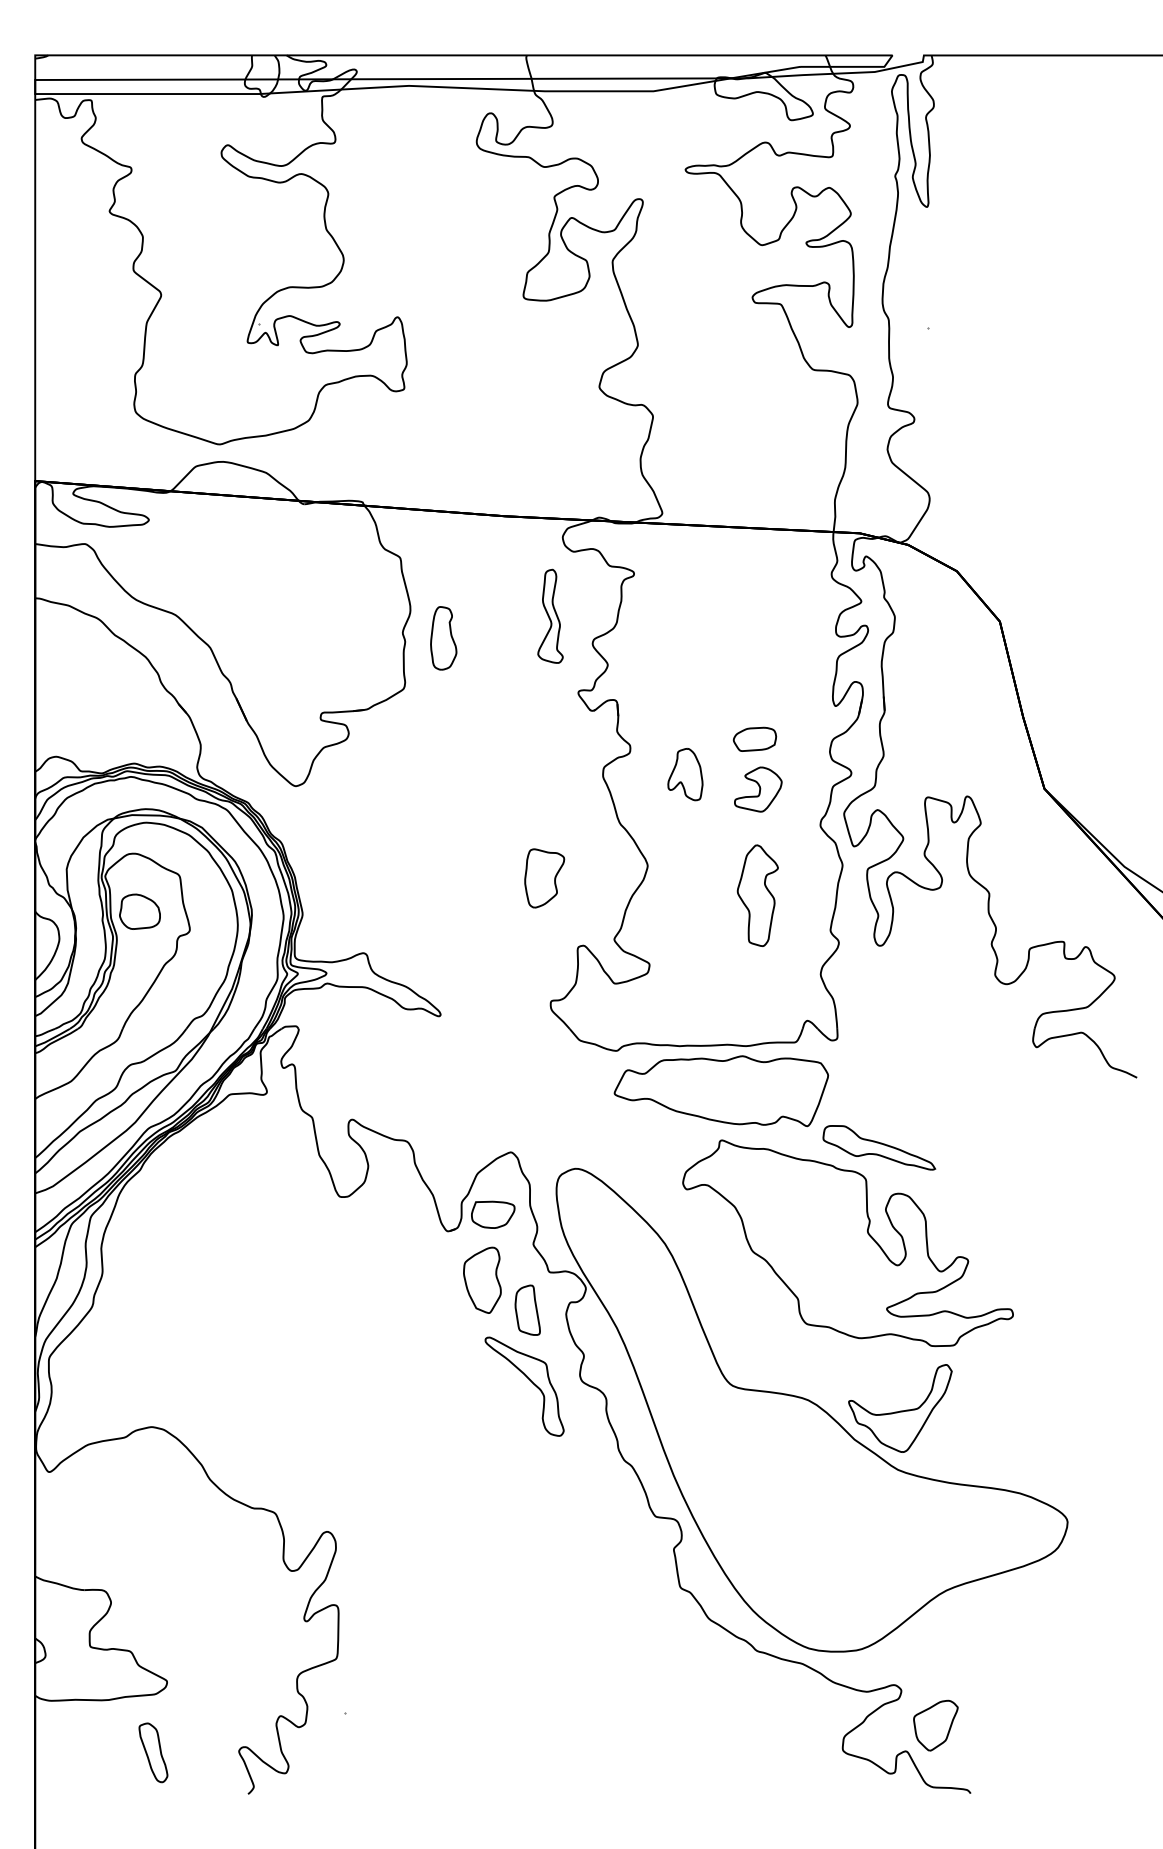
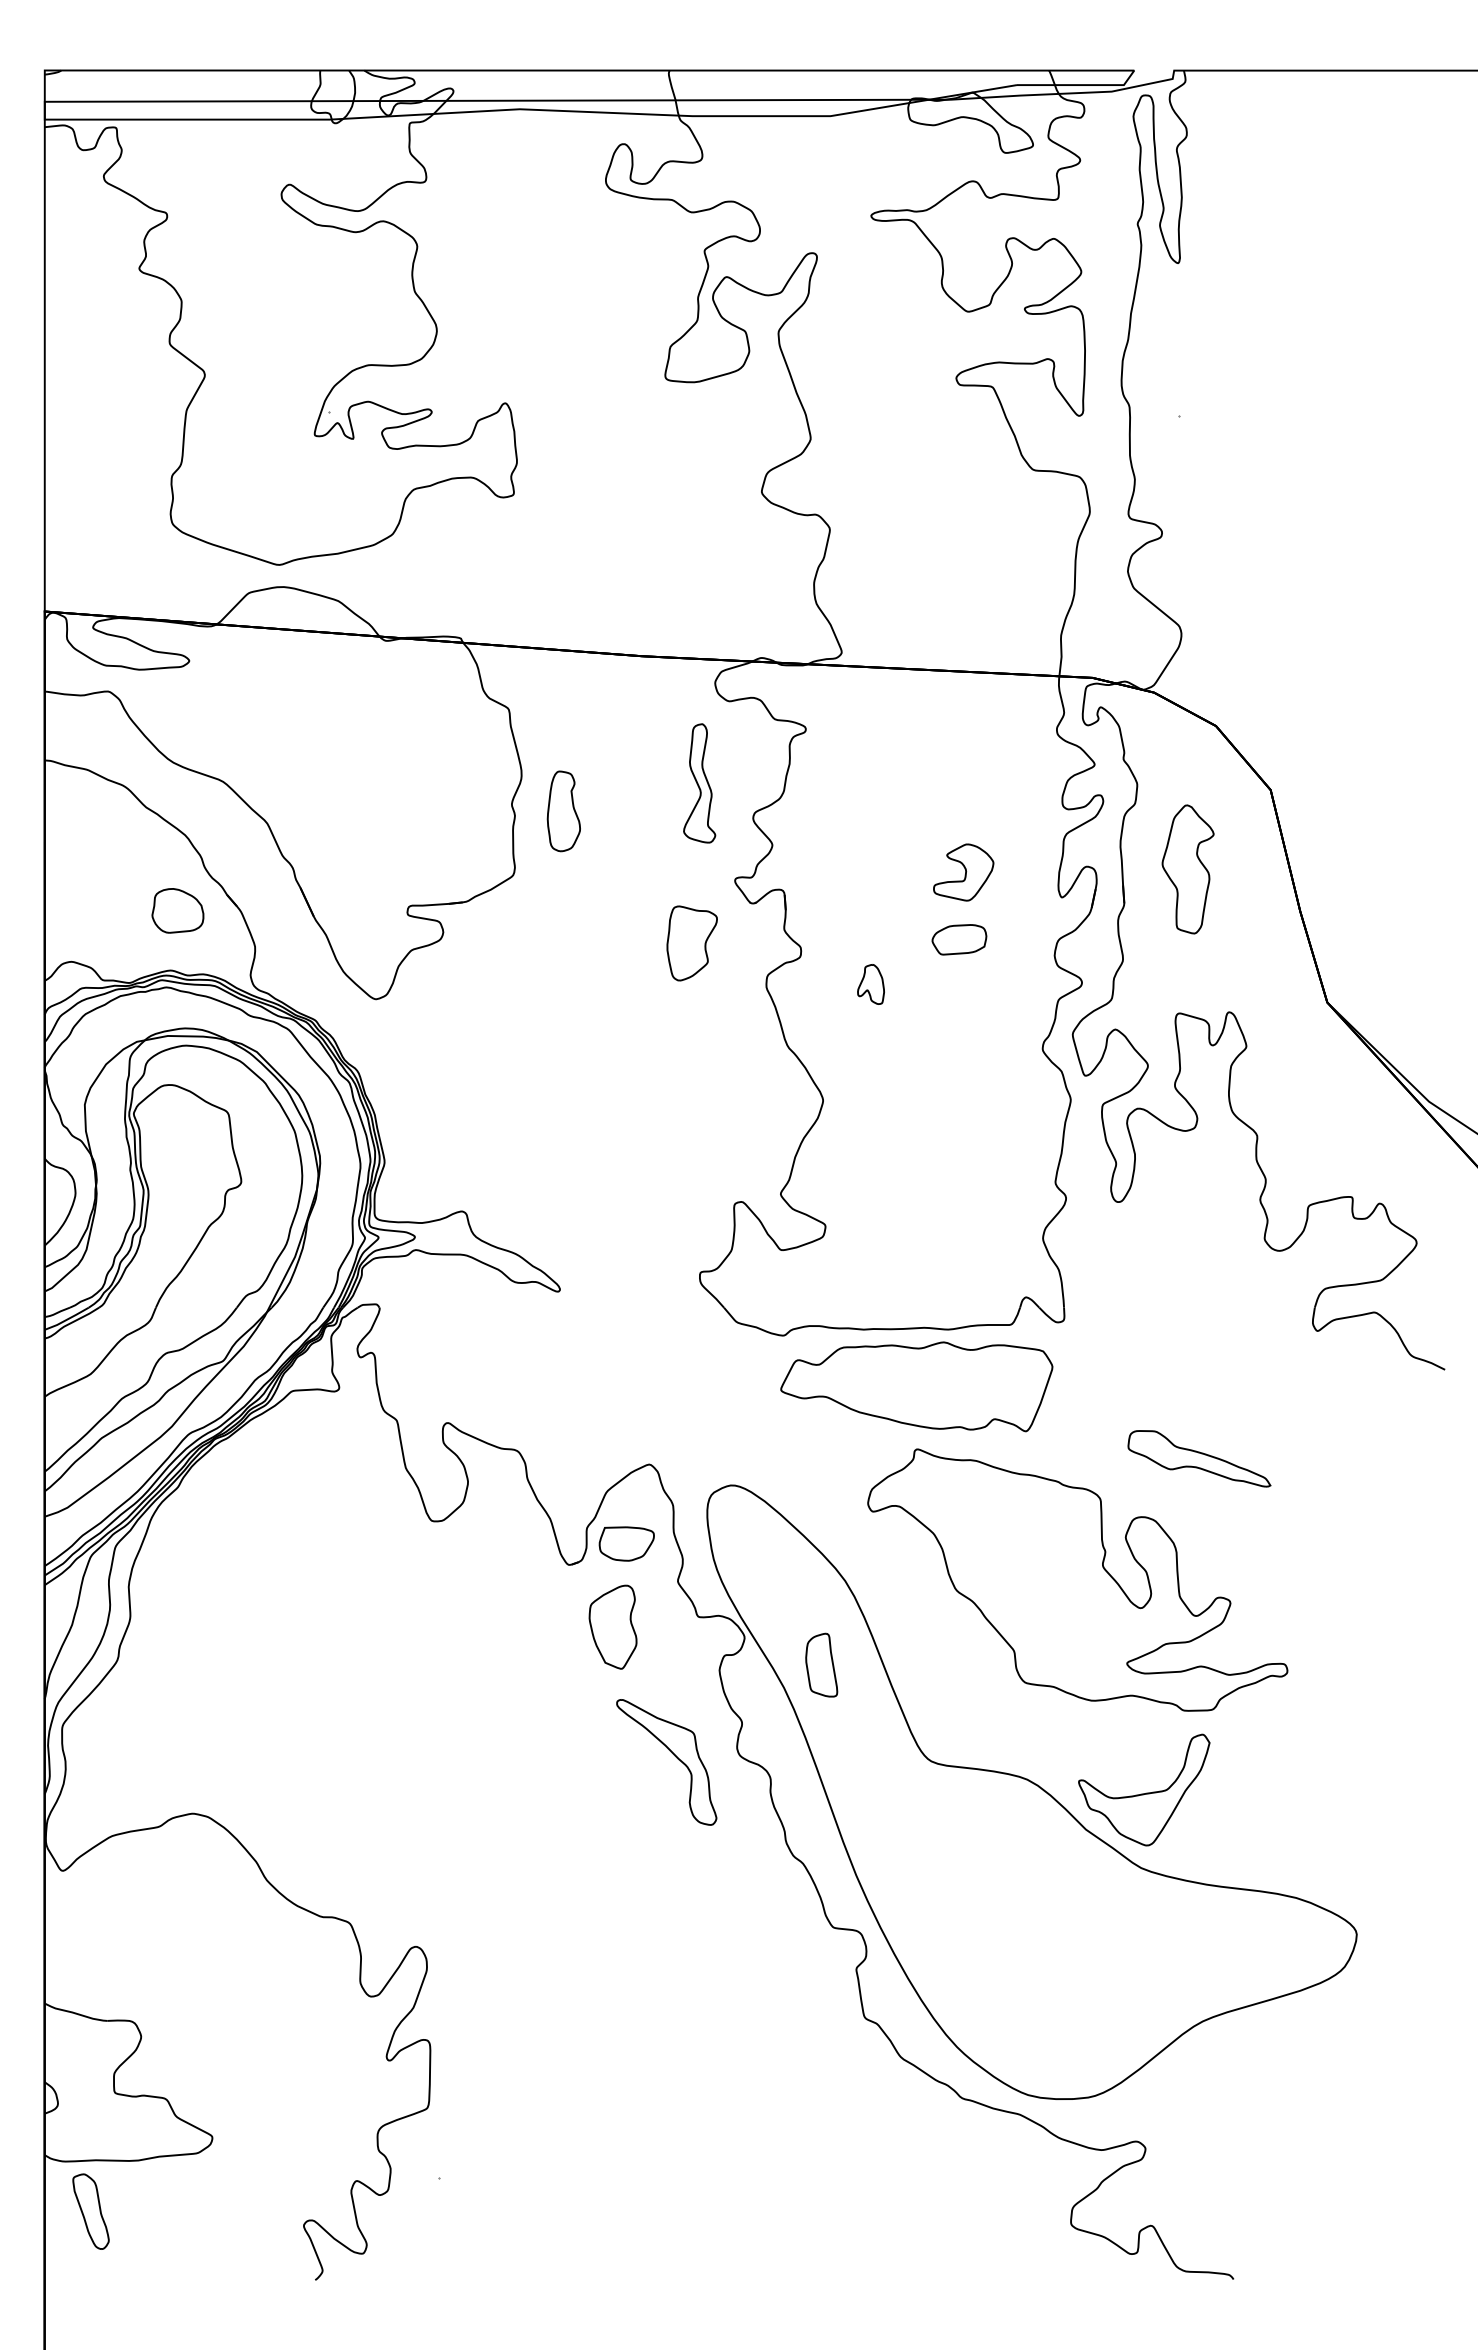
part: (684, 774) -> (870, 984), size x0.6
part: (758, 789) -> (963, 872), moved
part: (544, 878) -> (691, 943), moved
part: (757, 895) -> (1187, 869), moved
part: (139, 911) -> (177, 910), moved
part: (879, 1147) -> (1199, 1458), moved
part: (527, 1309) -> (821, 1664), moved
part: (935, 1725) -> (1189, 2192), removed
part: (153, 1752) -> (90, 2211), moved

